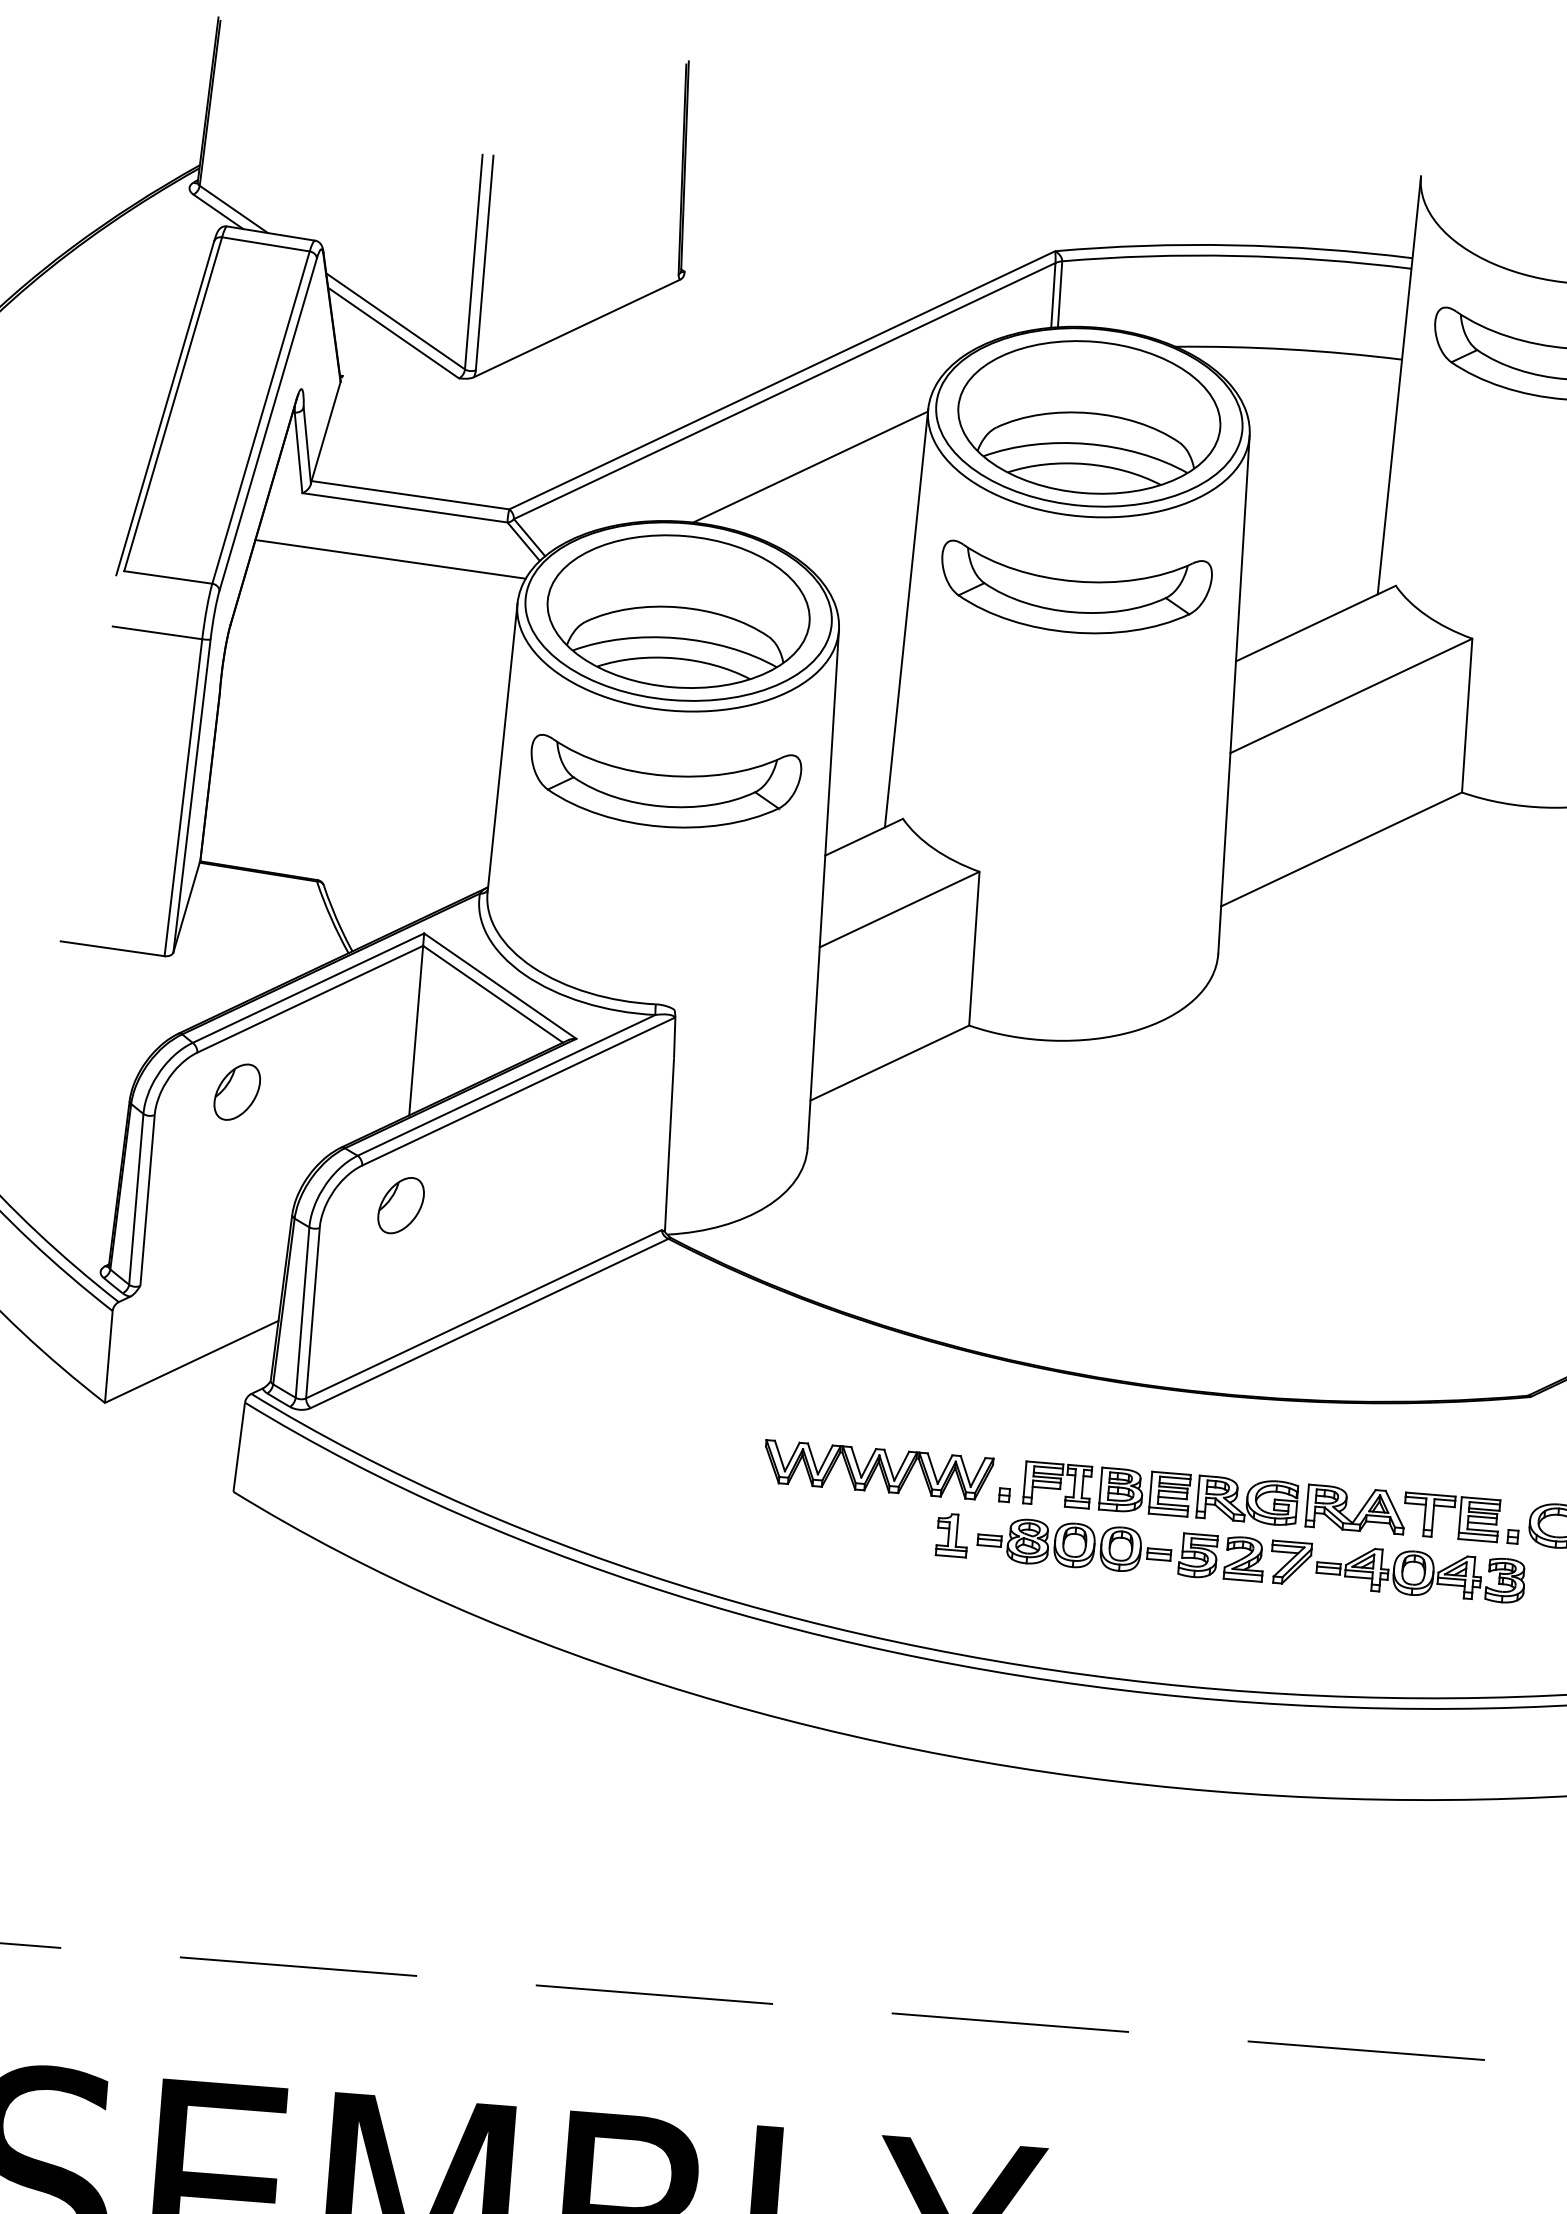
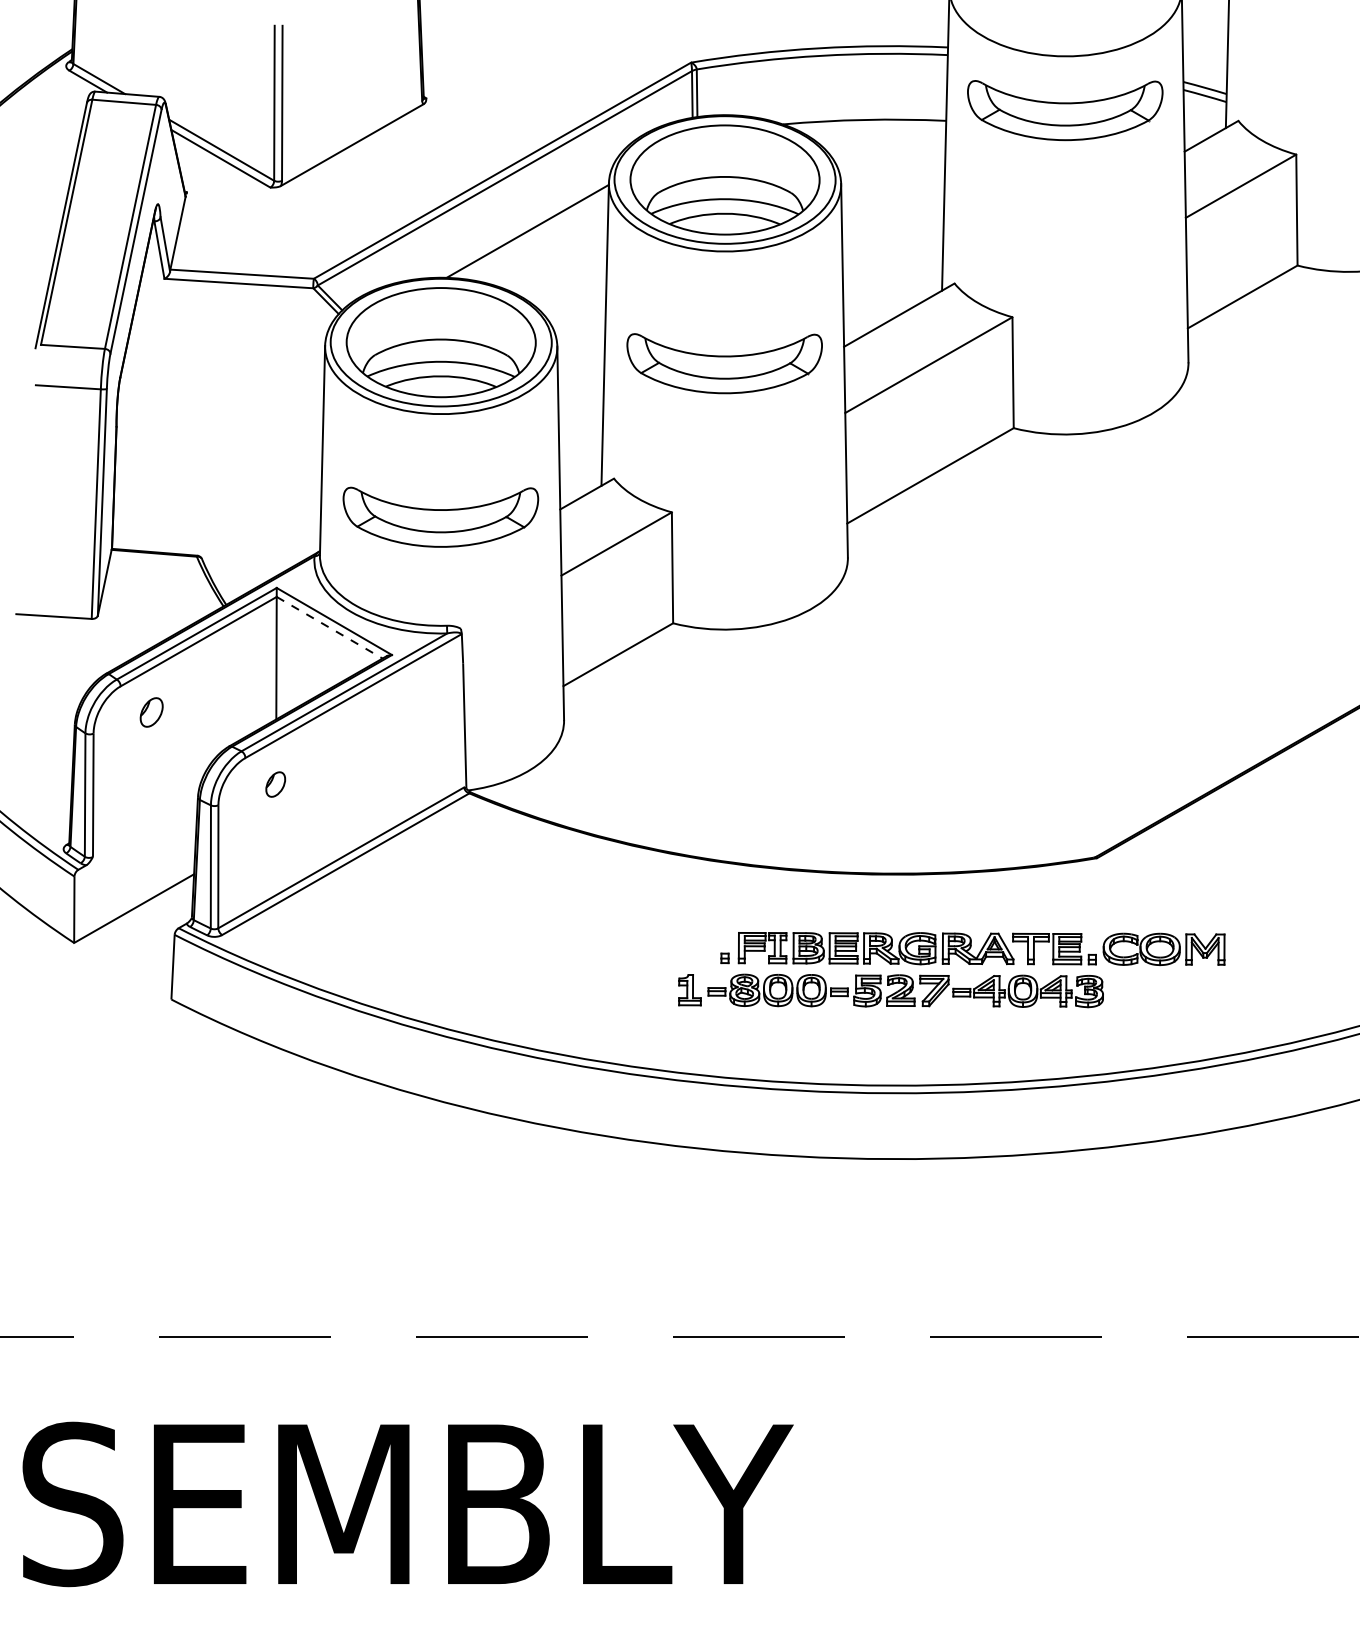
line: (390, 559) -> (231, 321), removed
part: (1074, 591) -> (724, 363), moved
part: (664, 784) -> (440, 516), moved
line: (494, 994) -> (330, 627), solid -> dashed
part: (237, 1092) -> (151, 712), size x0.7
part: (401, 1205) -> (275, 784), size x0.6
part: (878, 1470) -> (633, 947), removed

